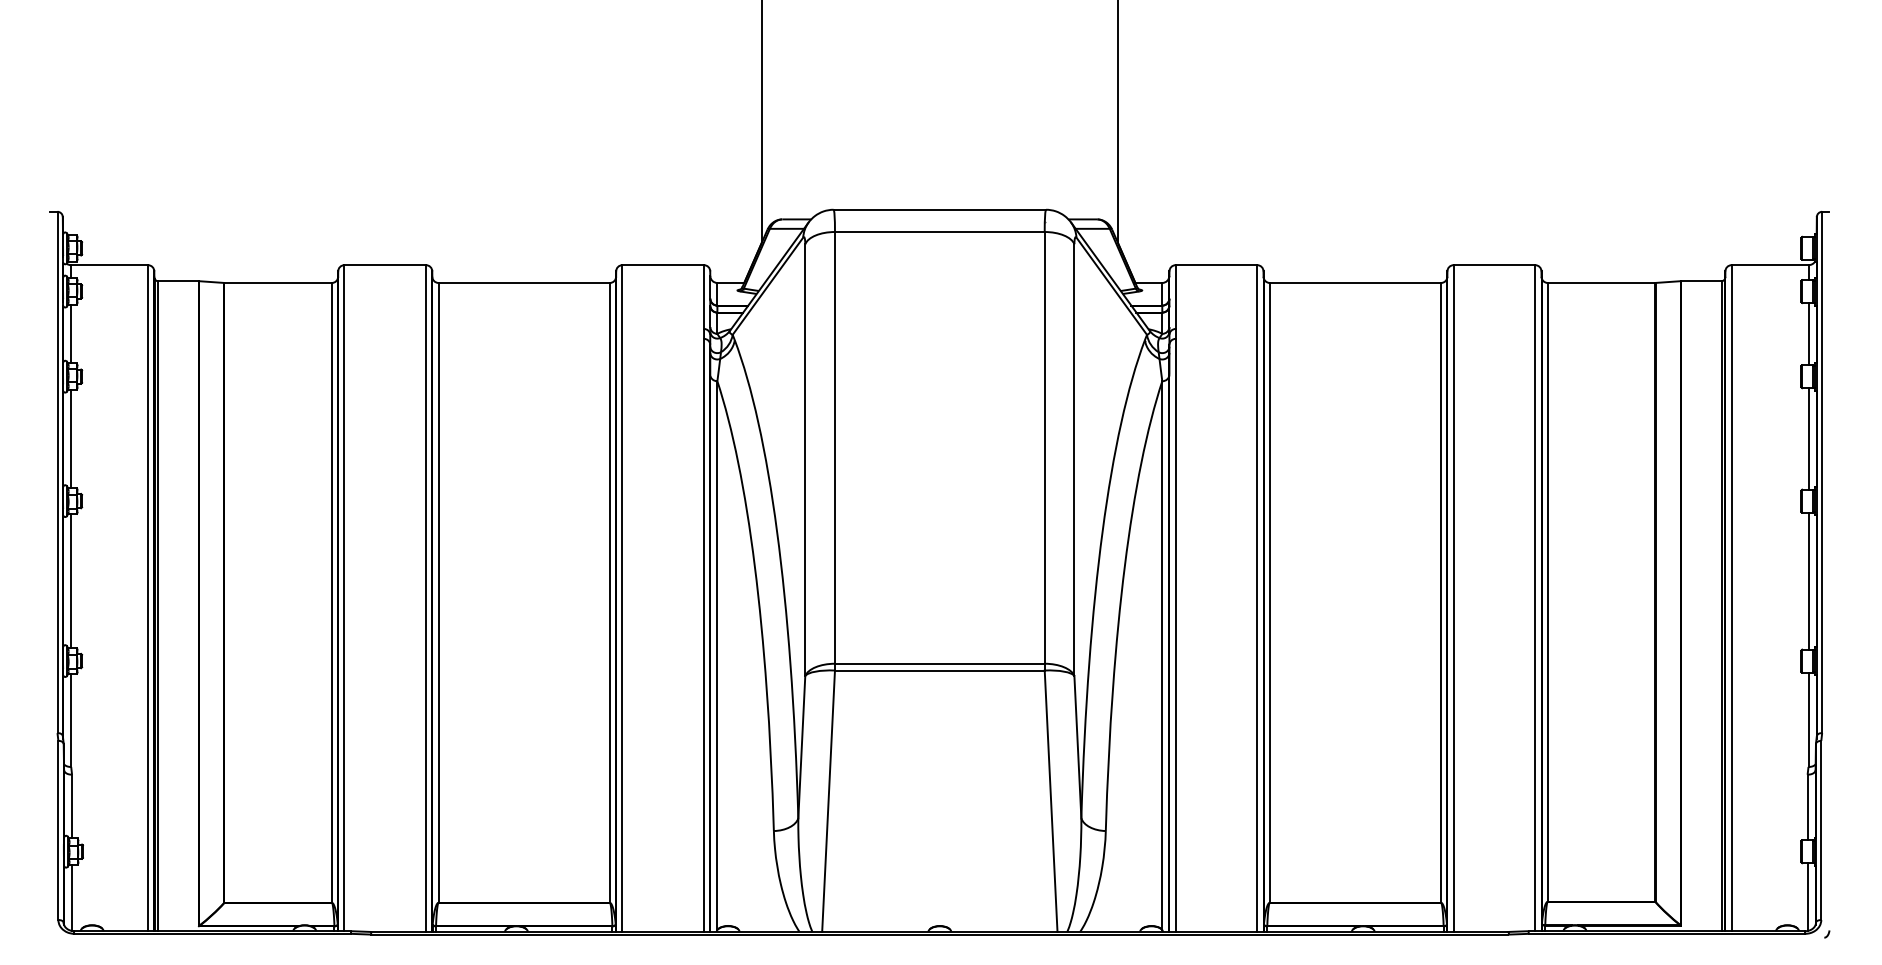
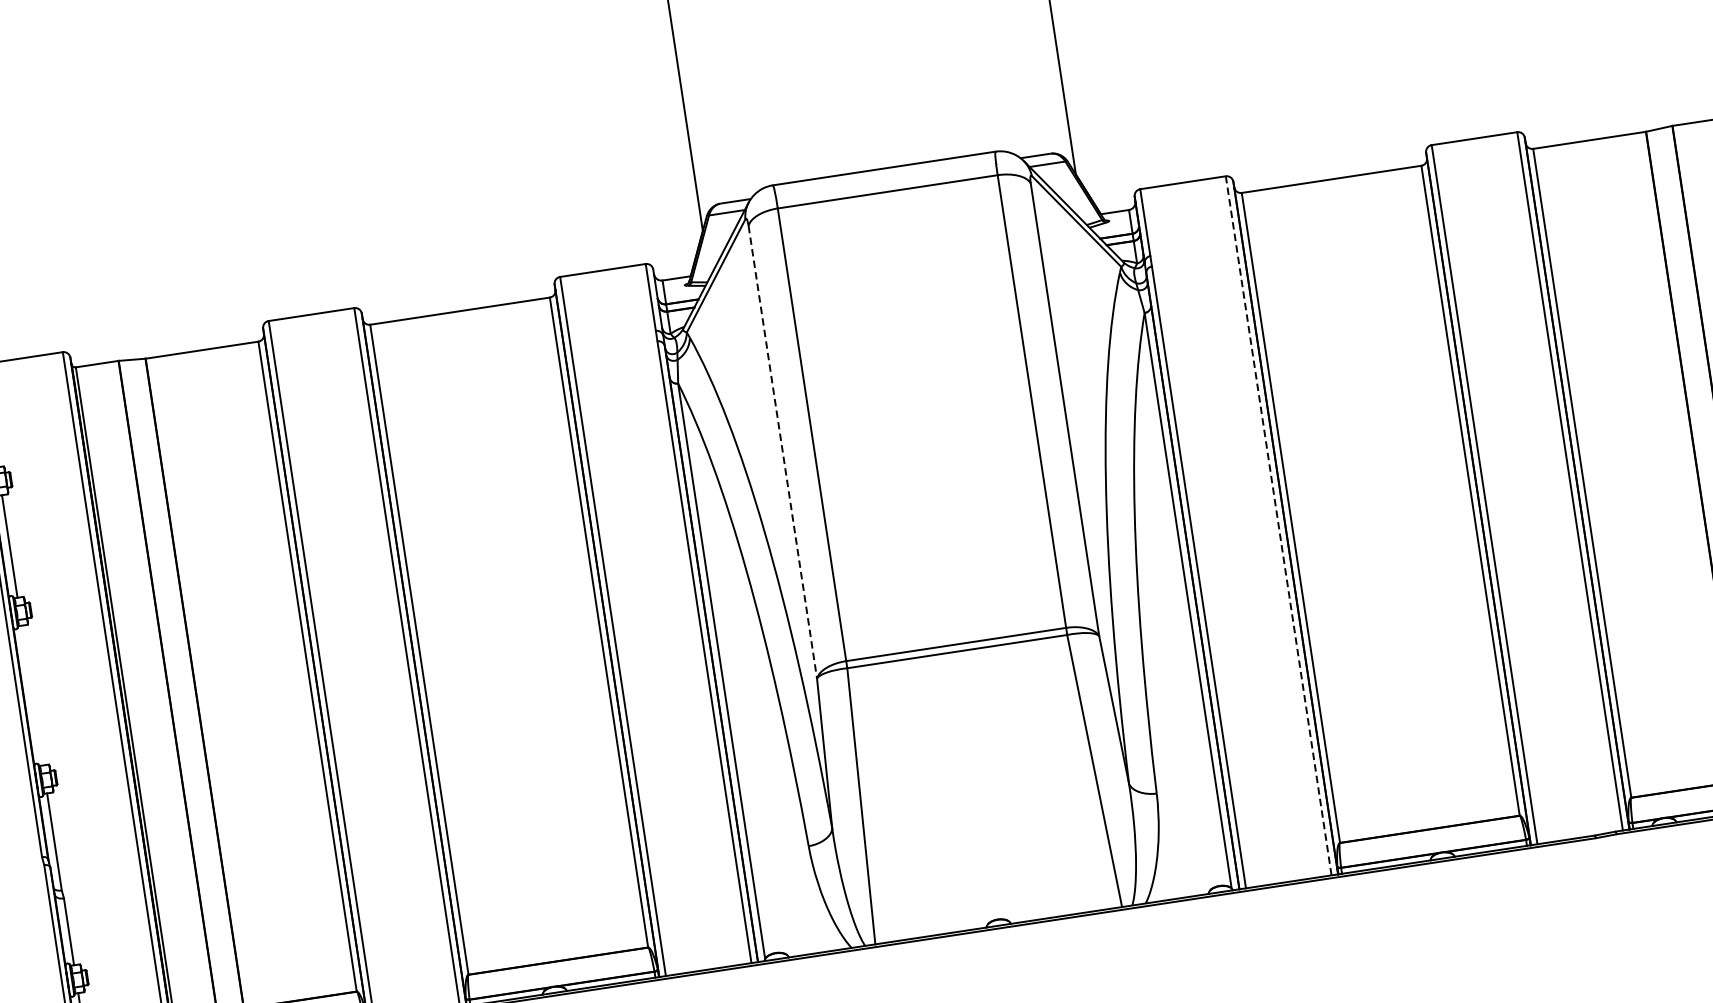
line: (805, 460) -> (783, 452), solid -> dashed
line: (71, 580) -> (32, 694), removed
line: (1257, 598) -> (1278, 525), solid -> dashed

